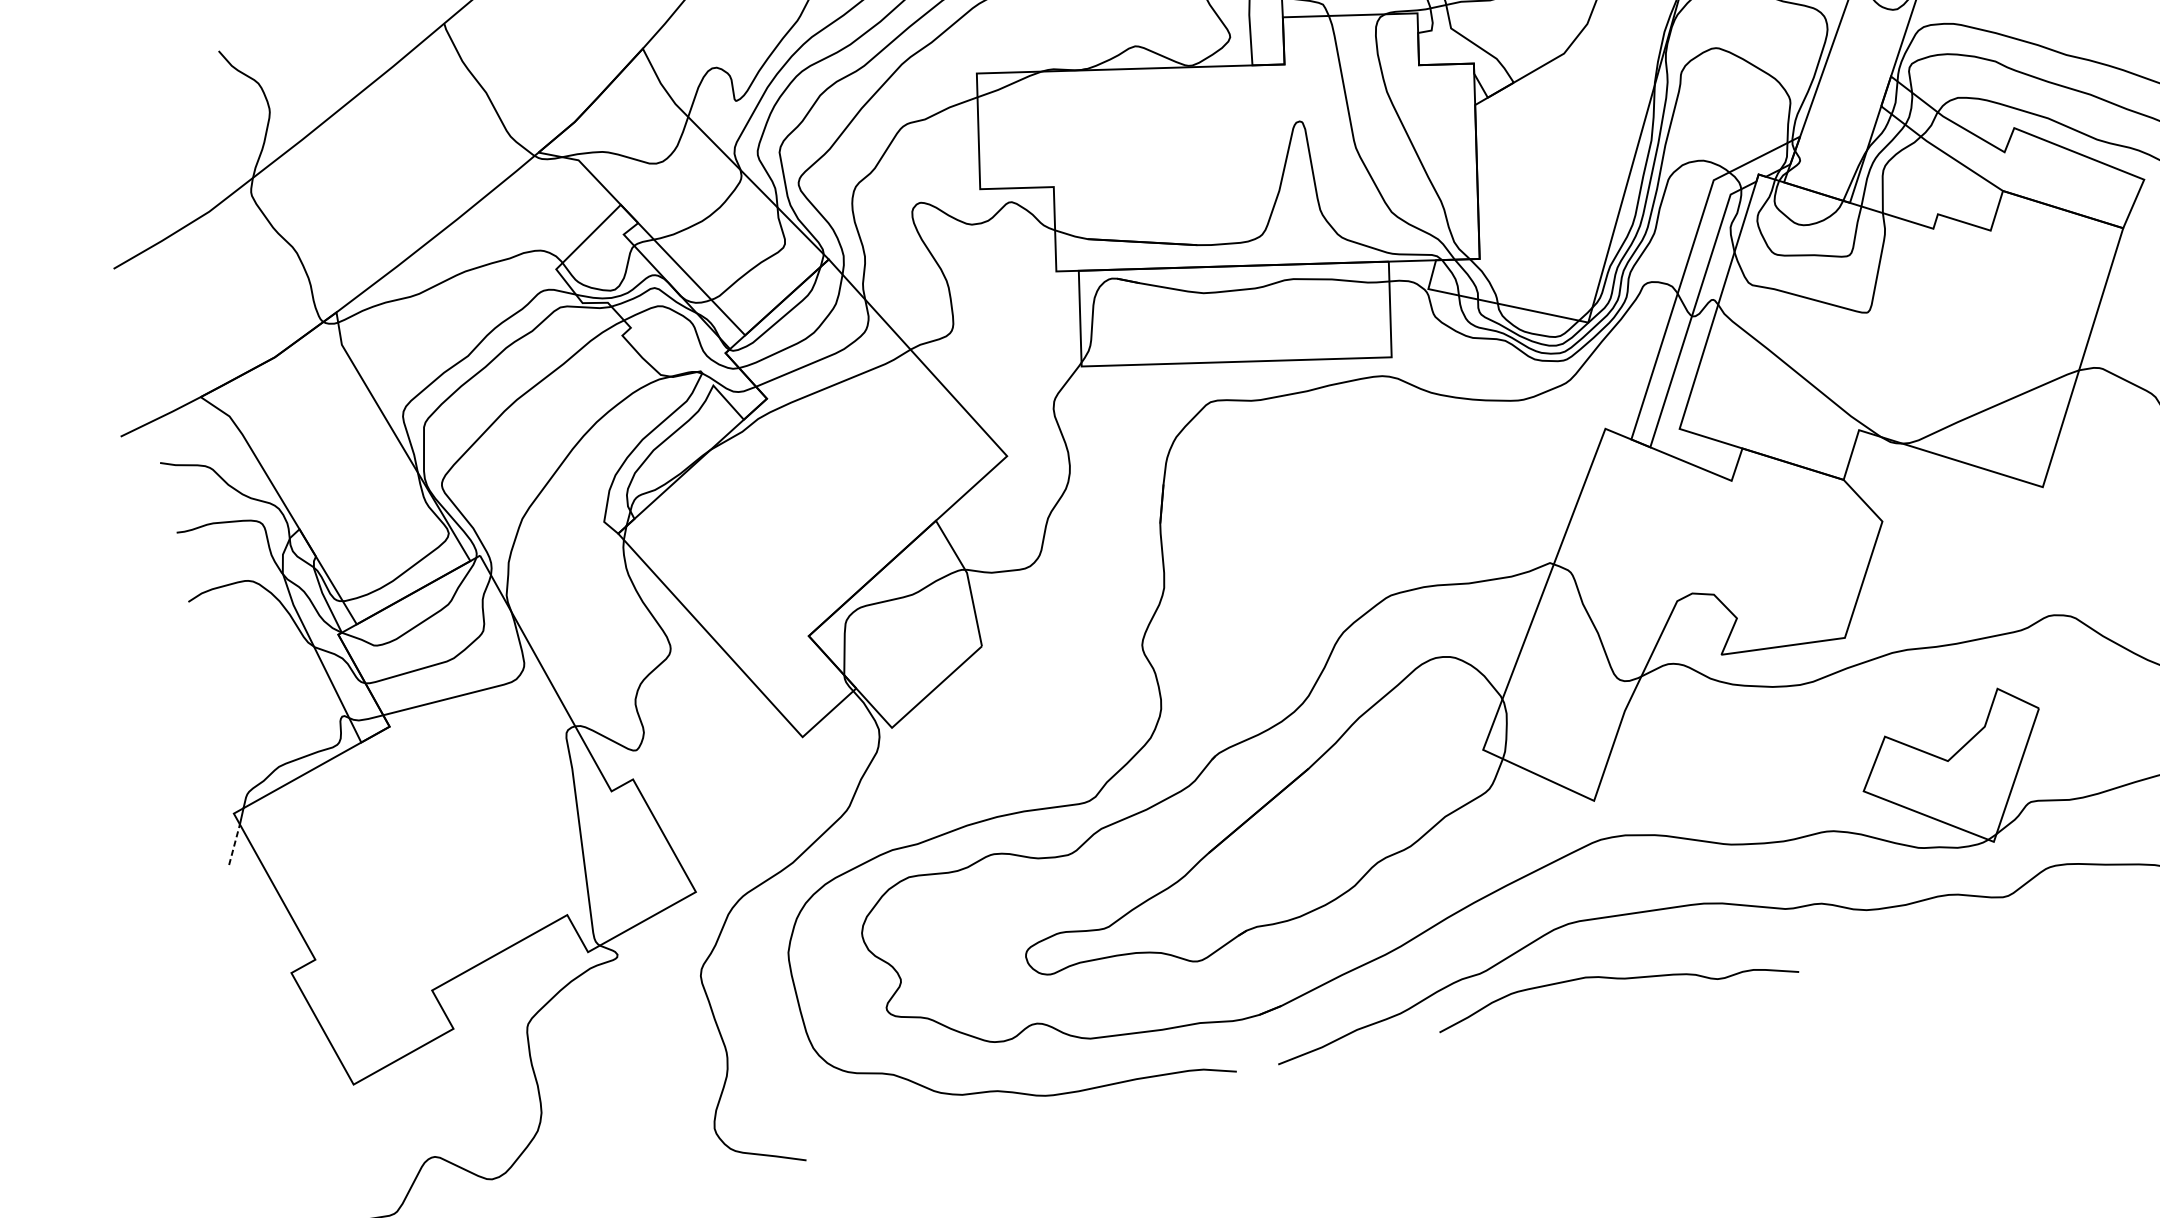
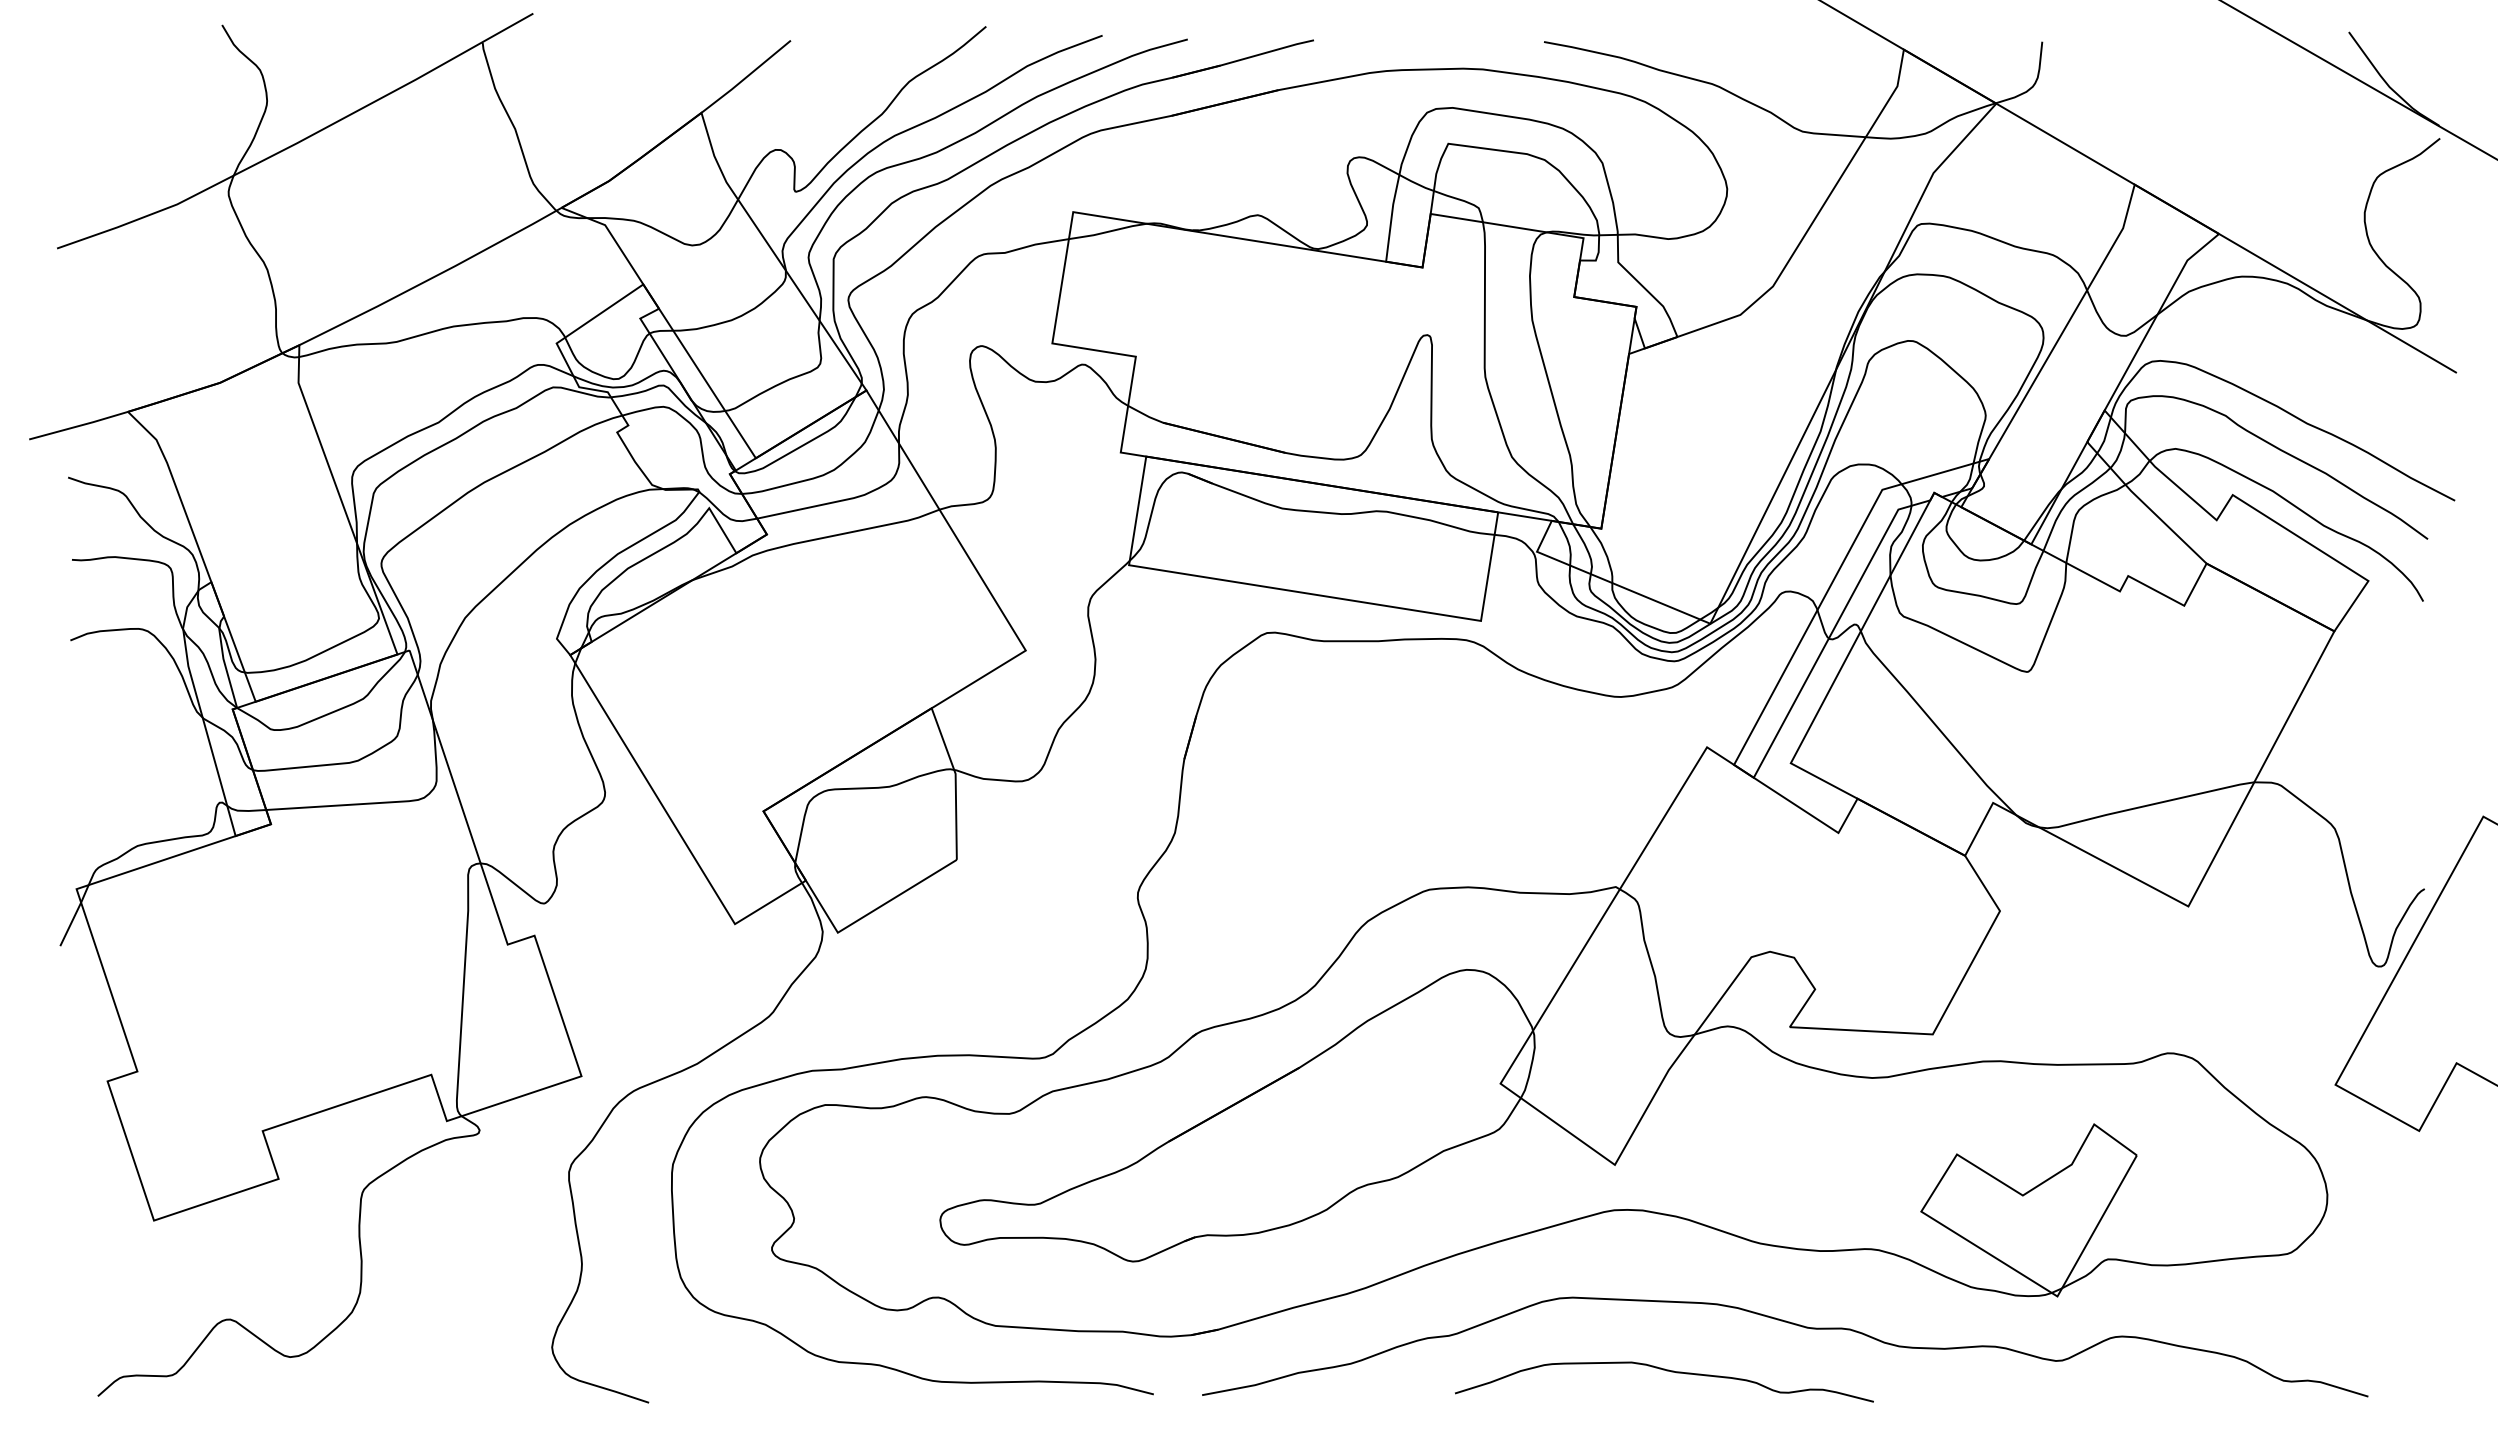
line: (234, 843) -> (70, 923), dashed -> solid
curve: (1616, 979) -> (1666, 1371), moved

